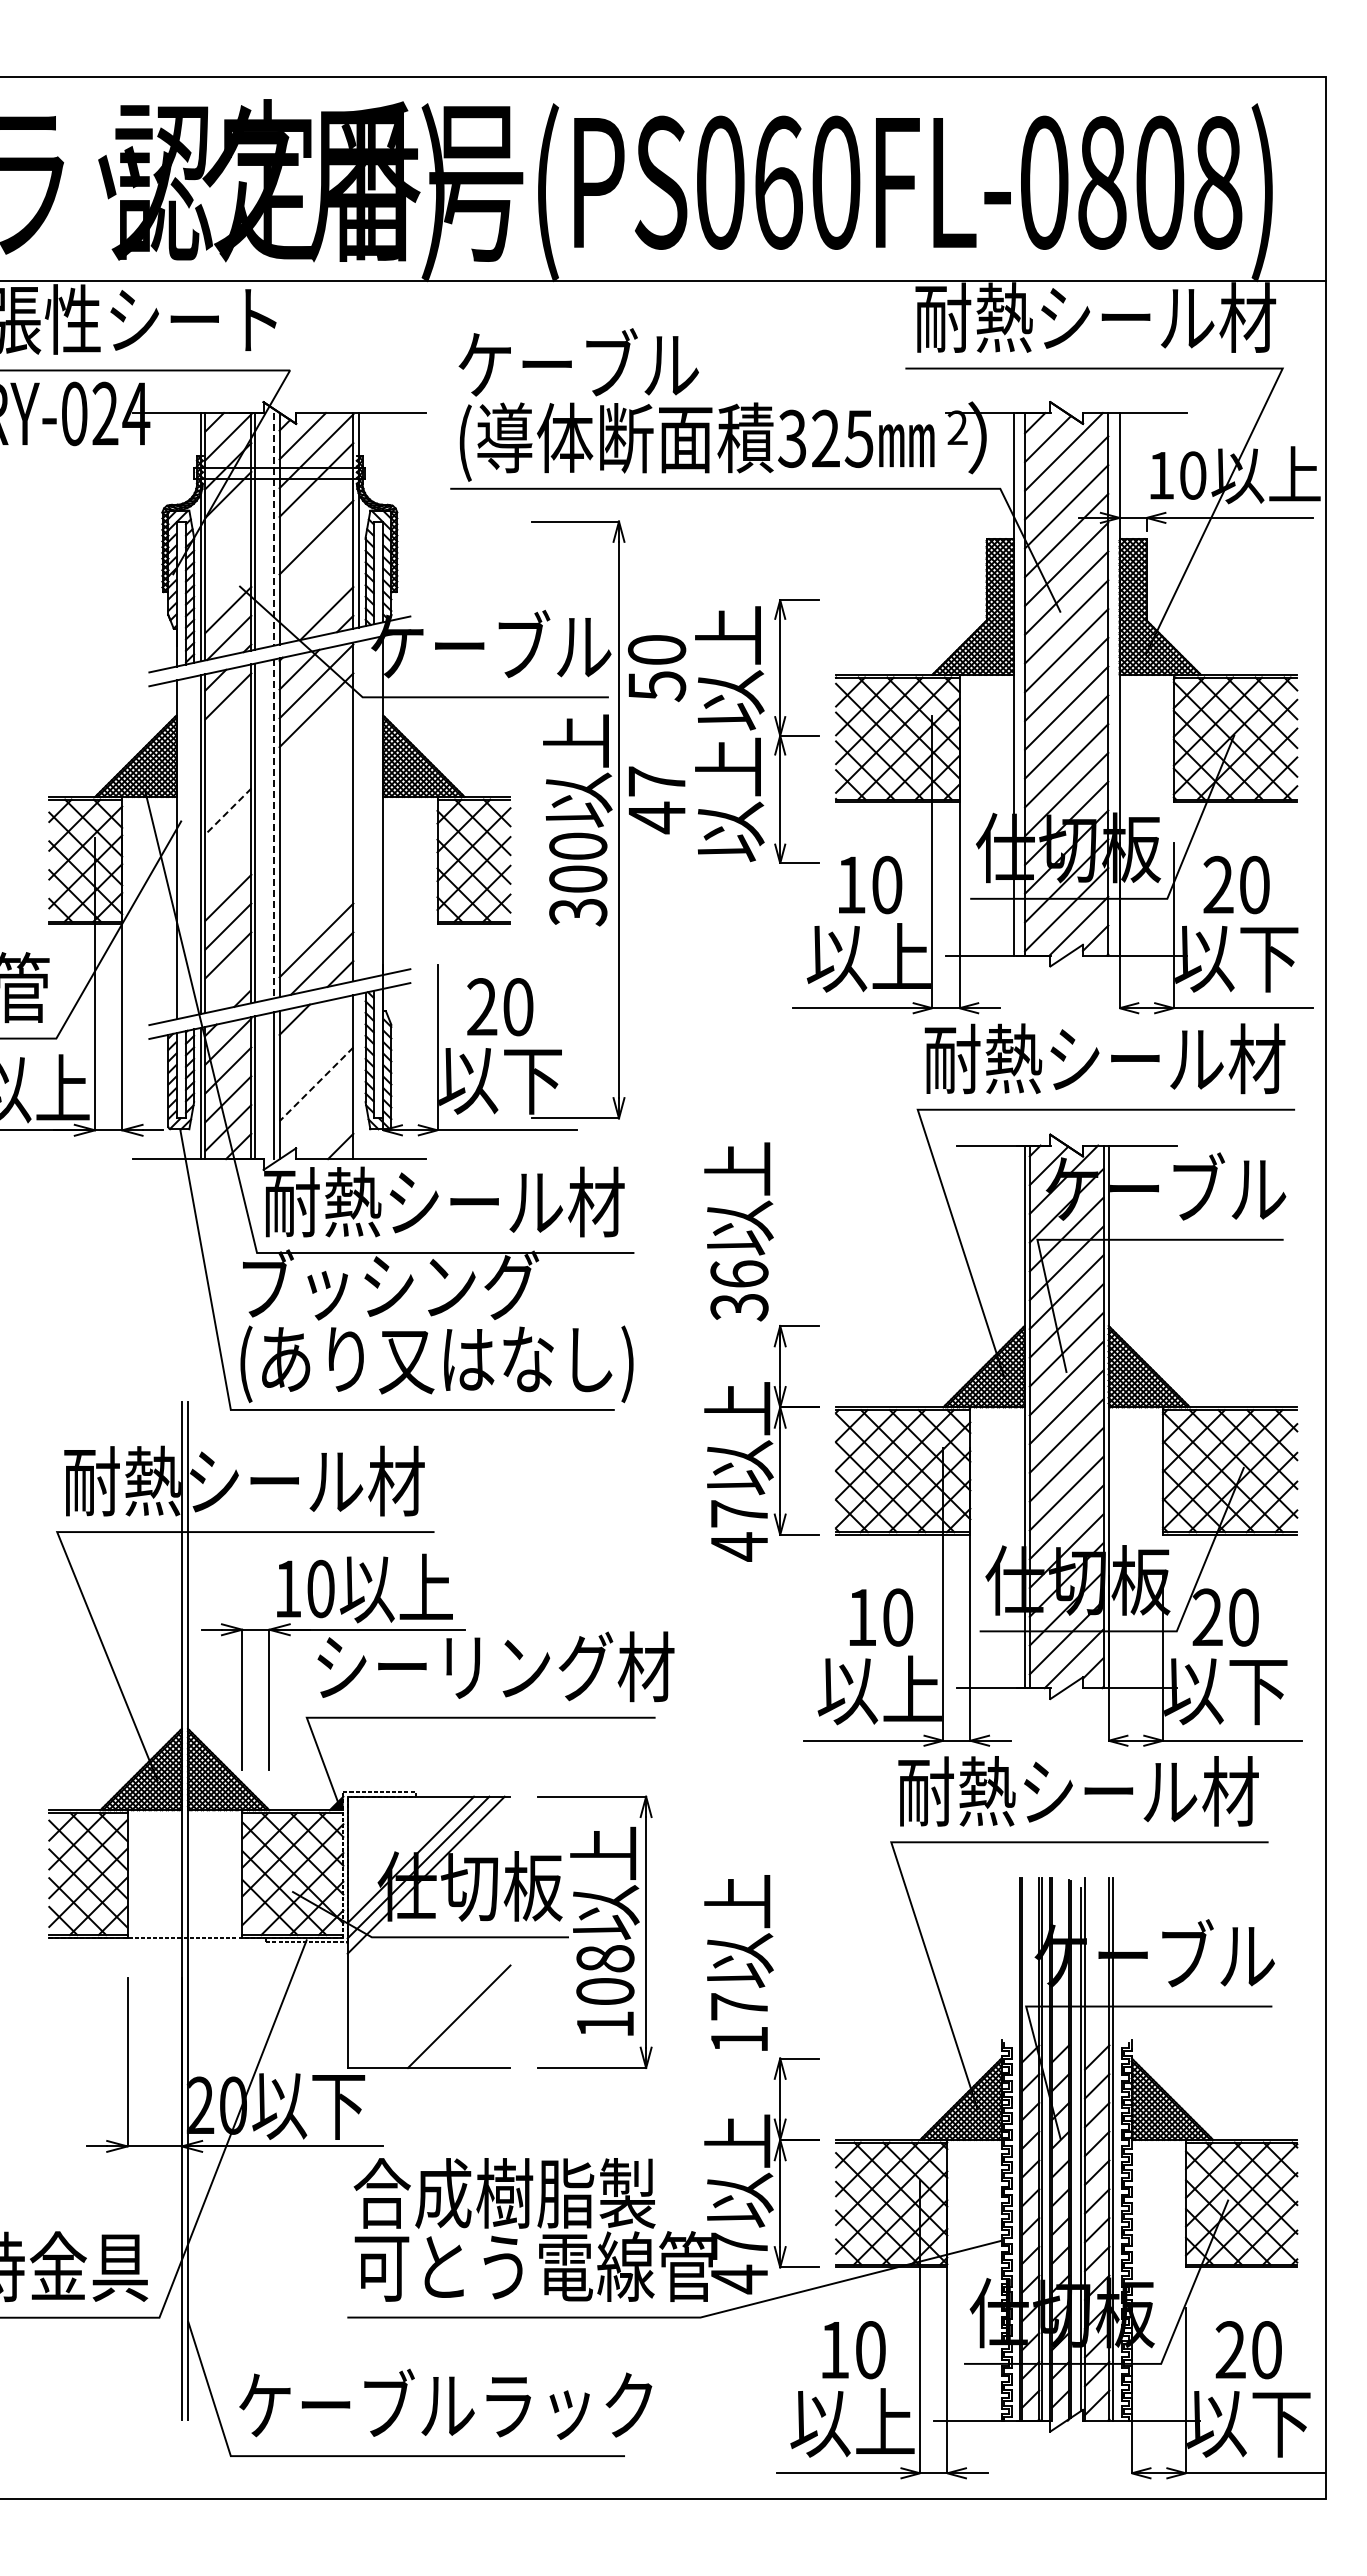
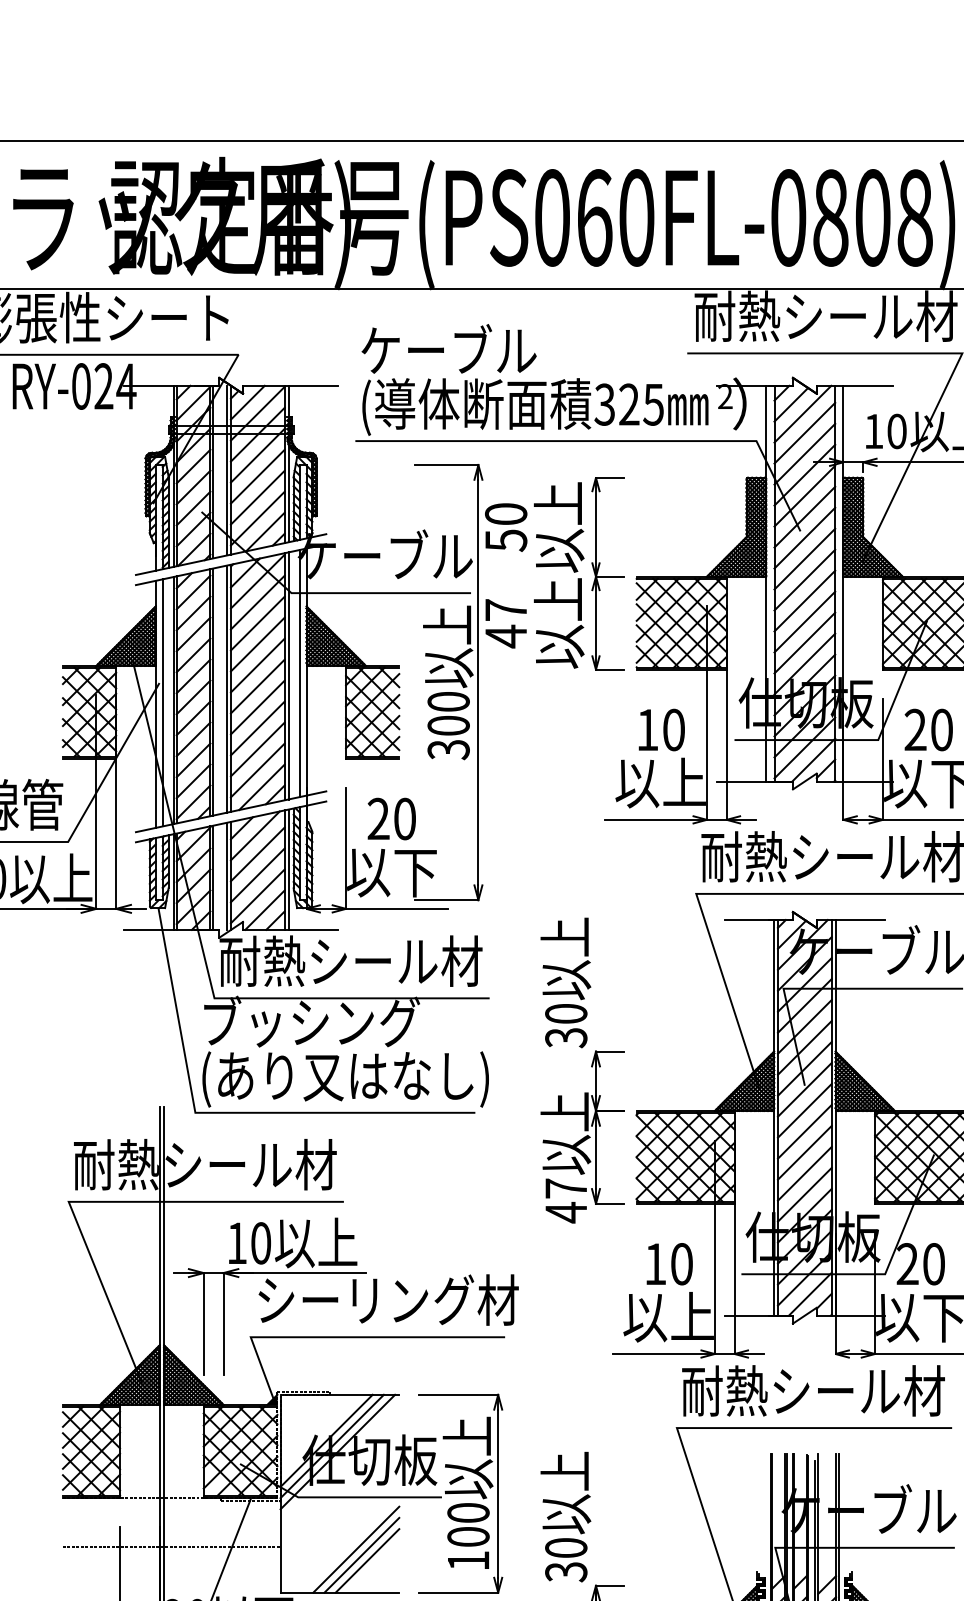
line: (316, 508) -> (257, 455), added
line: (228, 523) -> (193, 466), added
line: (274, 529) -> (227, 470), dashed -> solid
line: (228, 552) -> (193, 487), added
line: (316, 566) -> (257, 497), added
line: (228, 581) -> (193, 508), added
line: (316, 595) -> (257, 518), added
part: (723, 722) -> (554, 567), moved
line: (228, 725) -> (193, 613), added
line: (316, 738) -> (257, 623), added
line: (228, 753) -> (193, 634), added
line: (316, 767) -> (257, 644), added
line: (228, 782) -> (193, 655), added
line: (316, 796) -> (257, 665), added
line: (373, 807) -> (299, 673), added
line: (358, 810) -> (288, 675), added
line: (228, 811) -> (193, 676), dashed -> solid
line: (316, 825) -> (257, 686), added
line: (274, 829) -> (227, 689), dashed -> solid
line: (228, 840) -> (193, 697), added
line: (186, 847) -> (163, 702), added
line: (316, 854) -> (257, 707), added
line: (228, 869) -> (193, 718), added
line: (316, 882) -> (257, 728), added
line: (316, 911) -> (257, 749), added
line: (228, 984) -> (193, 802), added
line: (312, 1029) -> (254, 835), added
line: (316, 1055) -> (257, 854), added
line: (358, 1076) -> (288, 869), added
line: (316, 1084) -> (257, 875), dashed -> solid
line: (316, 1113) -> (257, 896), added
line: (326, 1132) -> (265, 910), added
text: (739, 1273) -> (566, 1013), 36 -> 30
text: (605, 1958) -> (468, 1512), 108 -> 100
line: (198, 2005) -> (171, 1547), added
line: (451, 2009) -> (356, 1549), added
text: (739, 2023) -> (566, 1560), 17 -> 30
line: (466, 2024) -> (367, 1560), added

